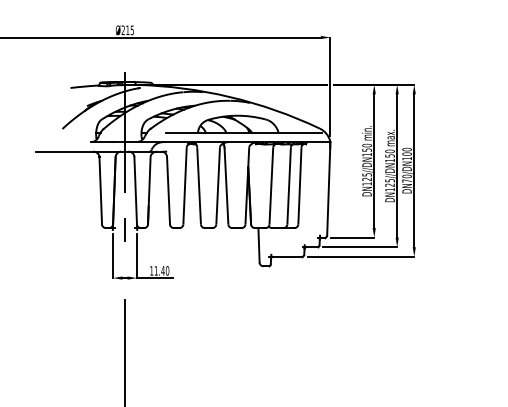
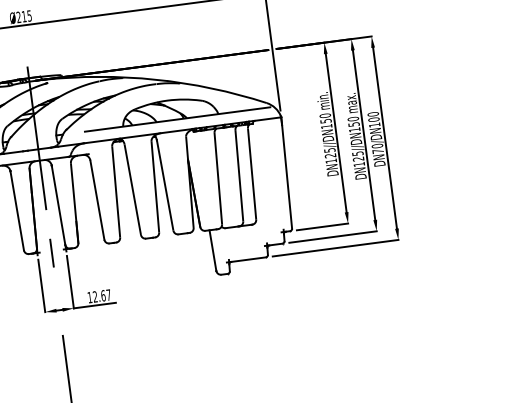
text: (161, 270) -> (101, 295), 11.40 -> 12.67

